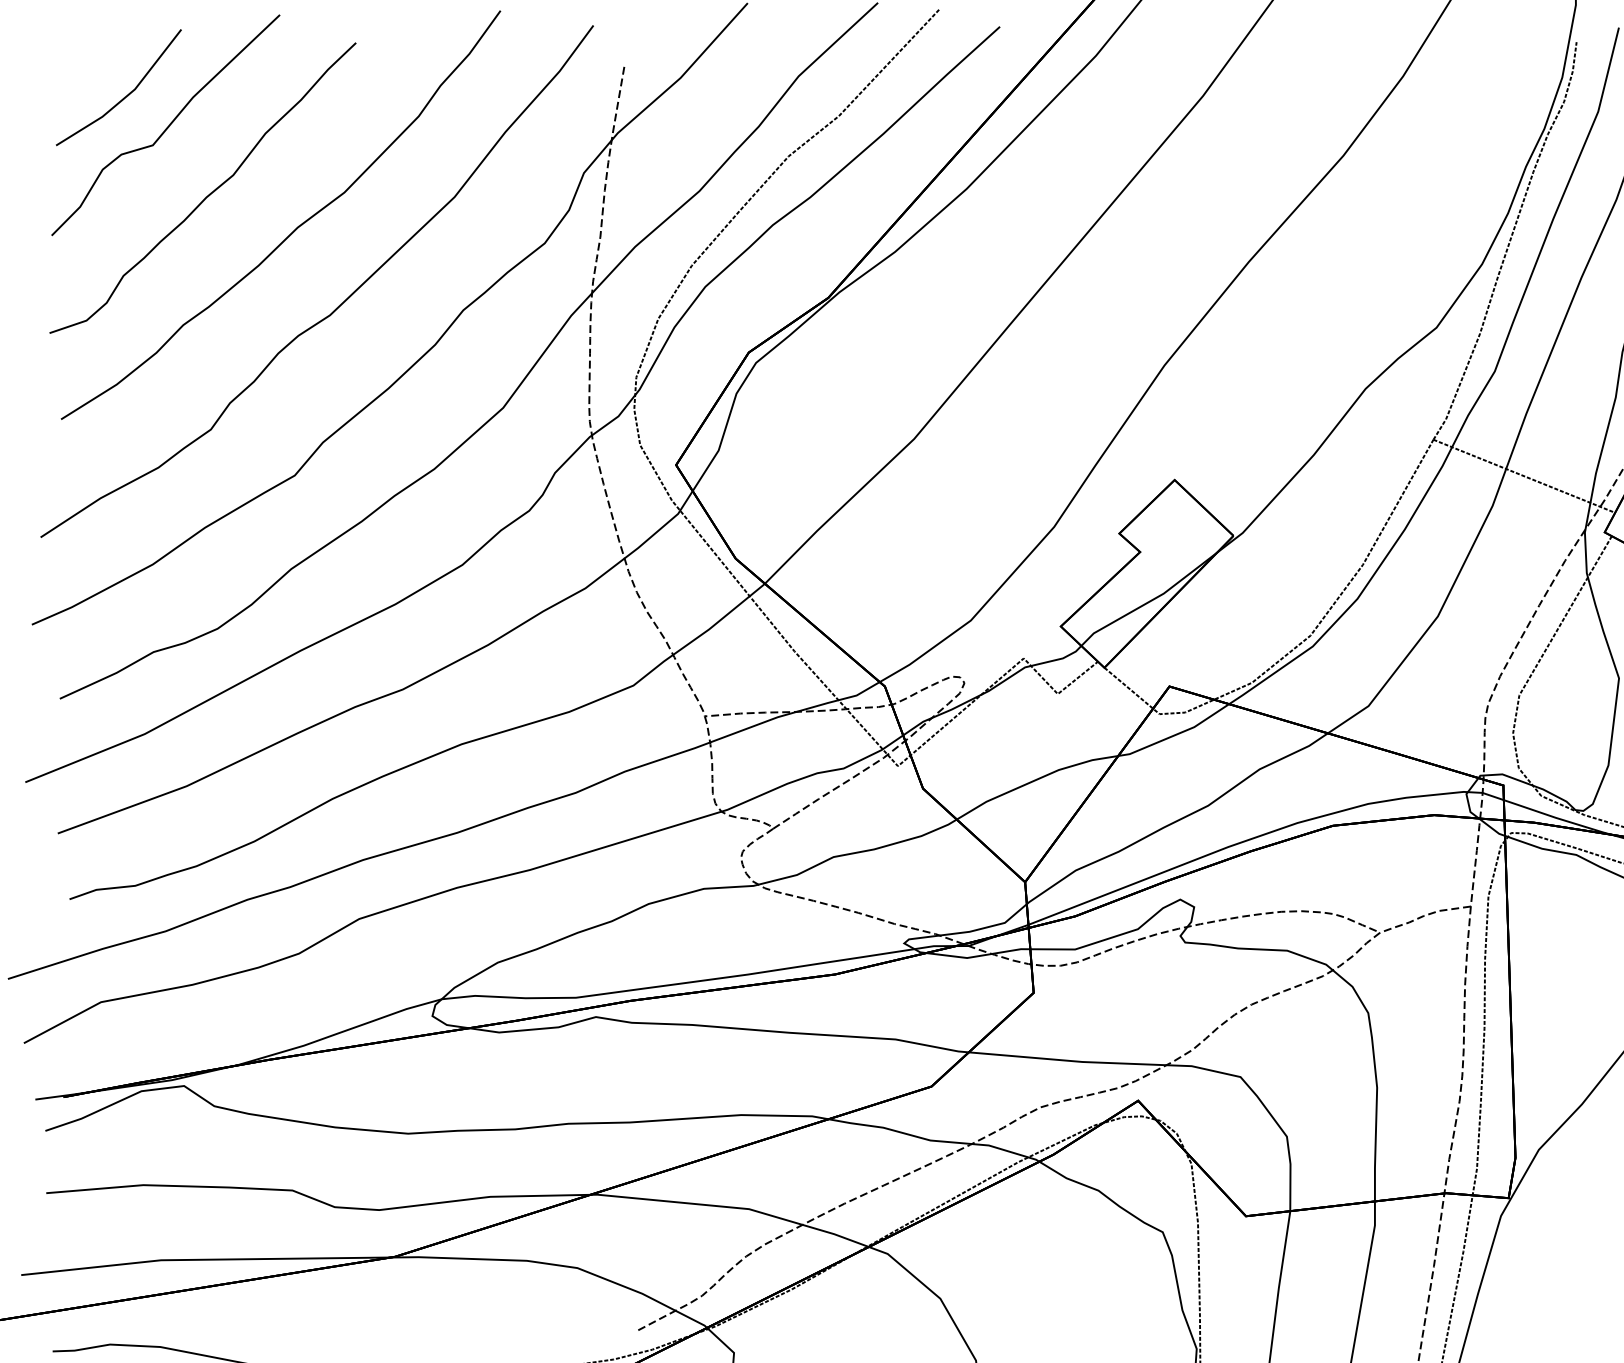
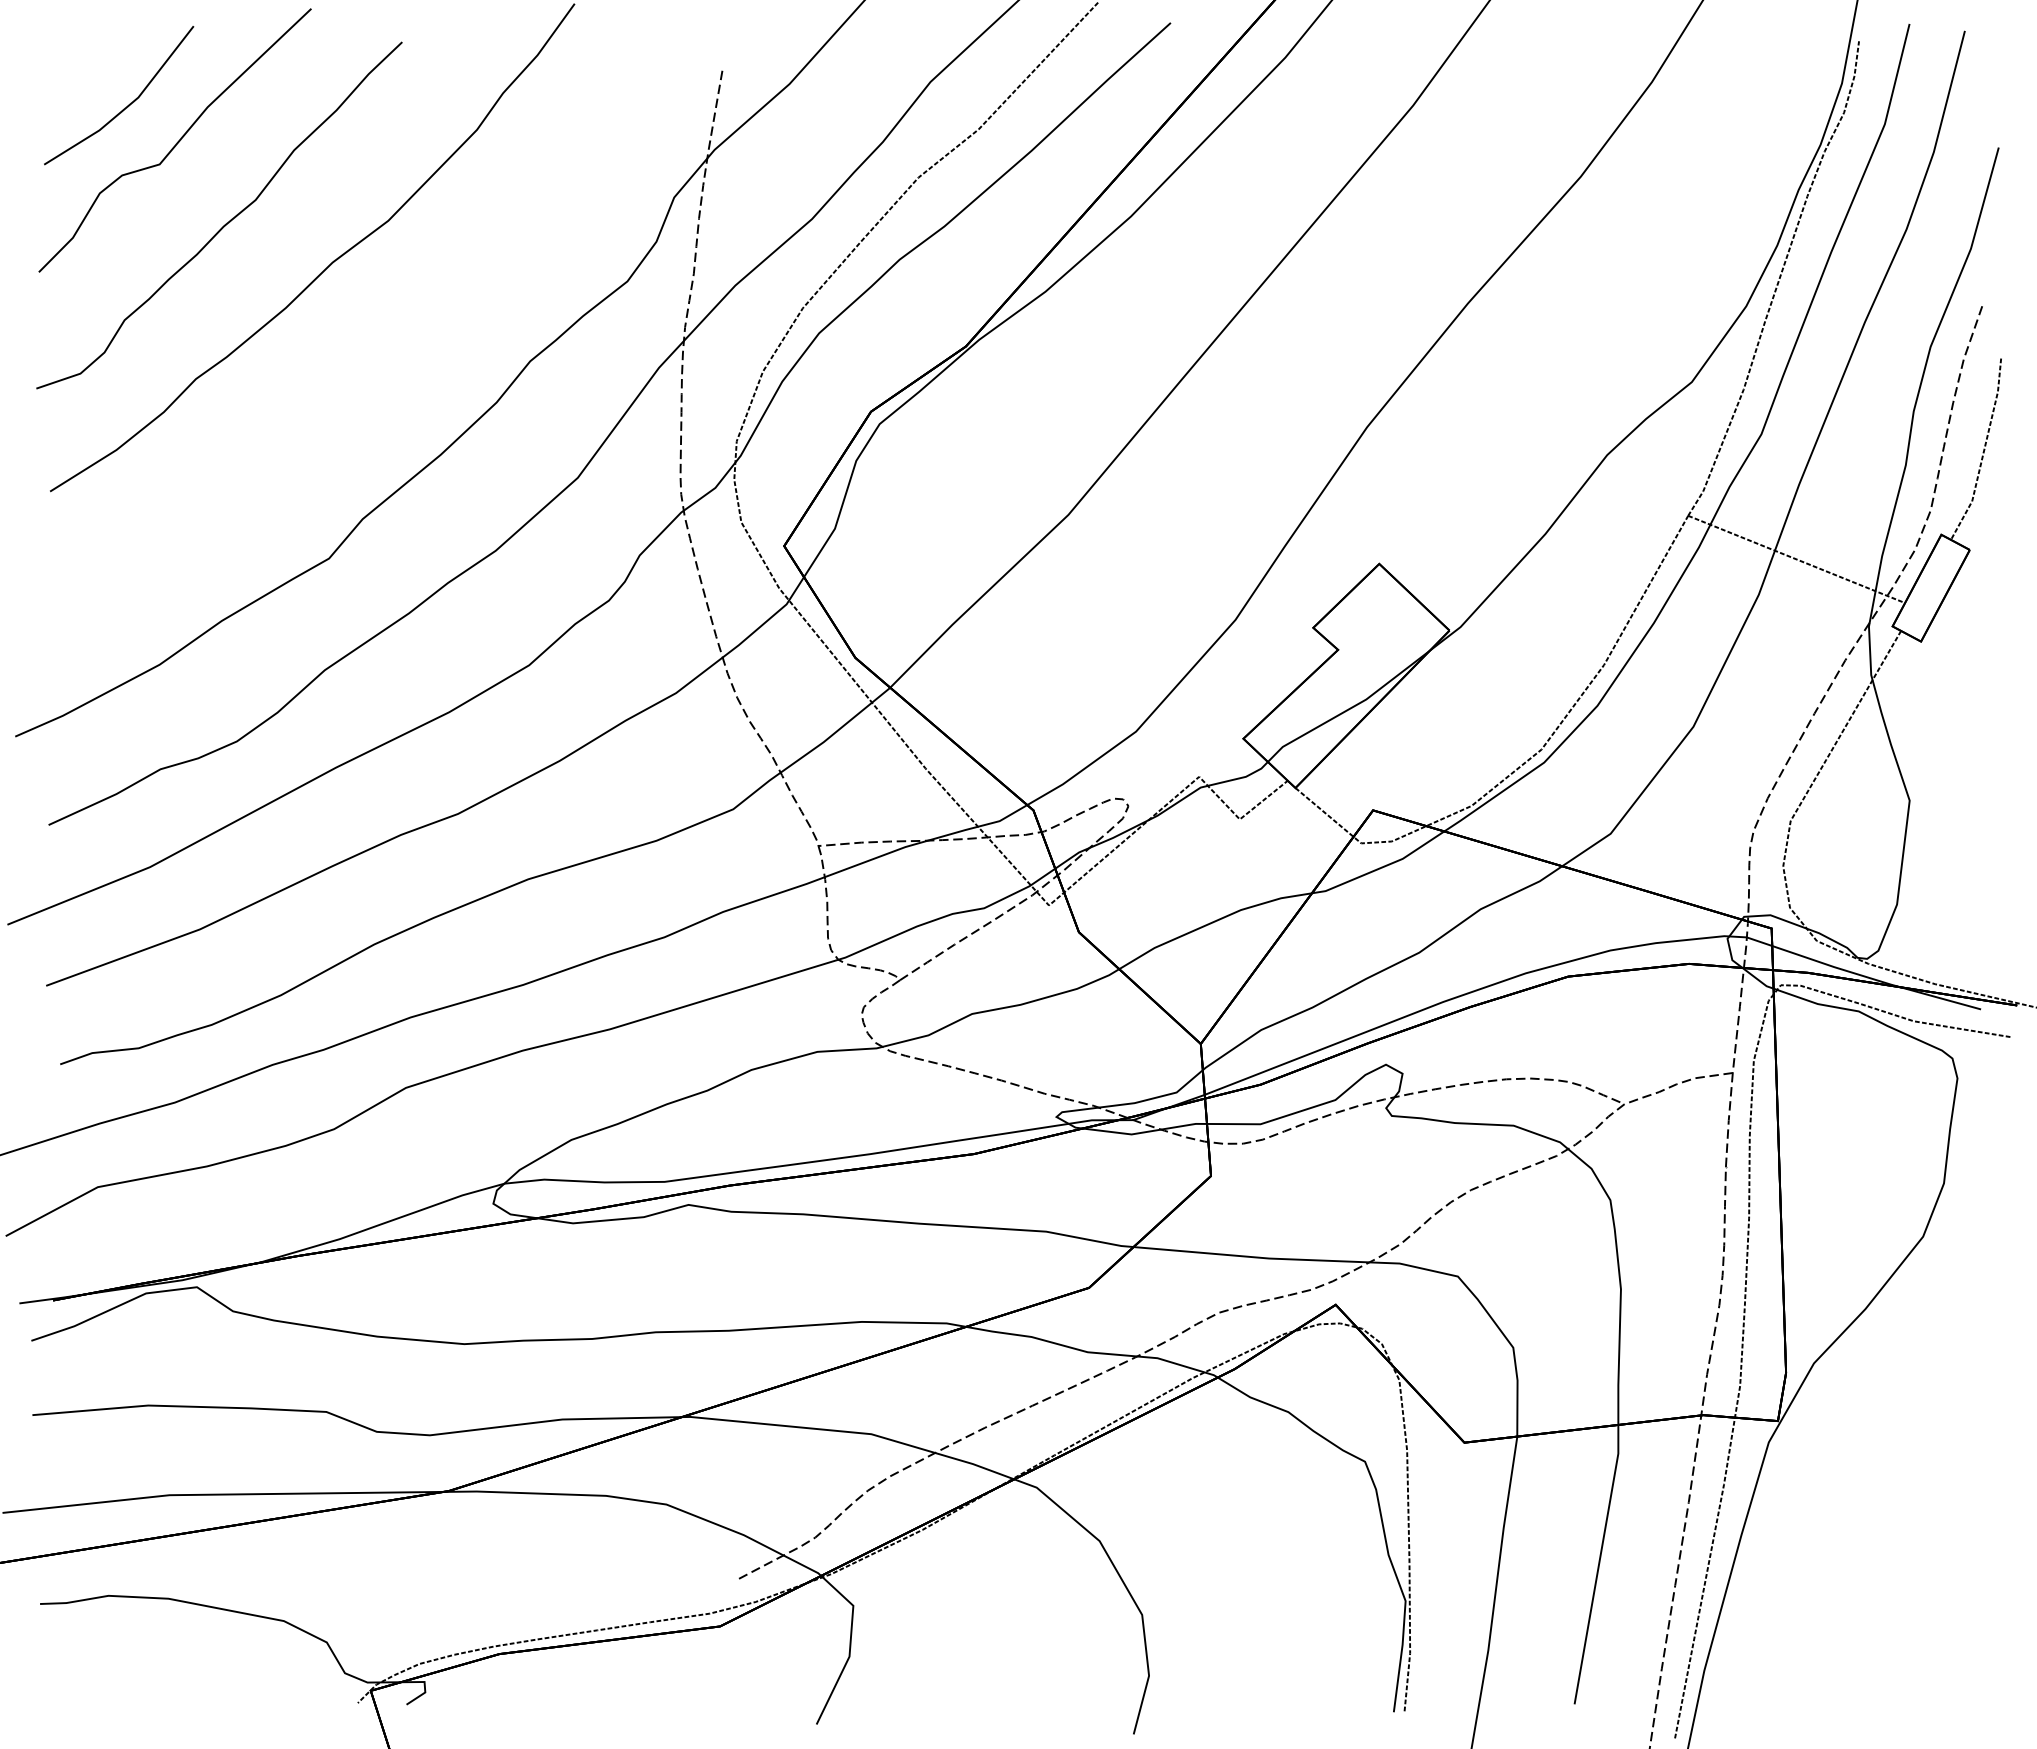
part: (336, 307) -> (378, 358), removed

